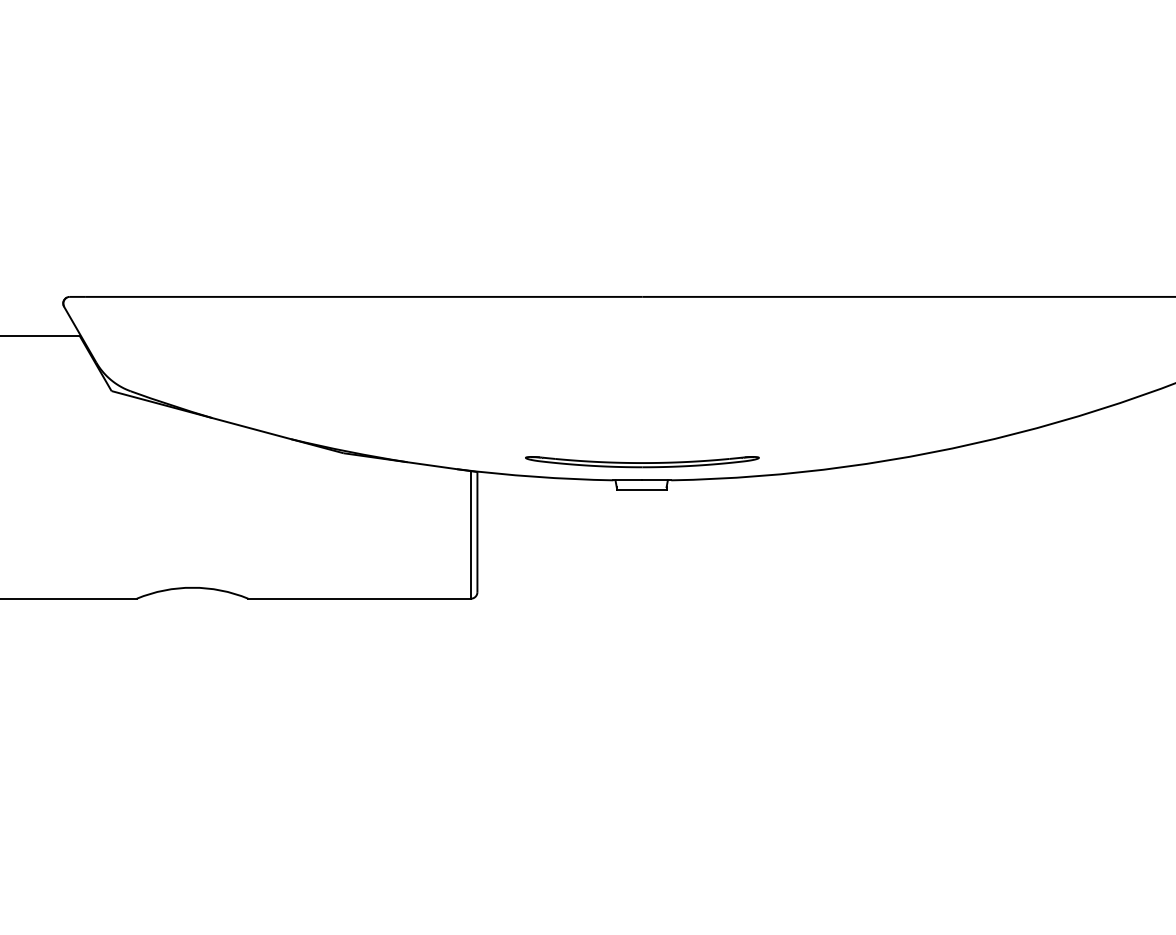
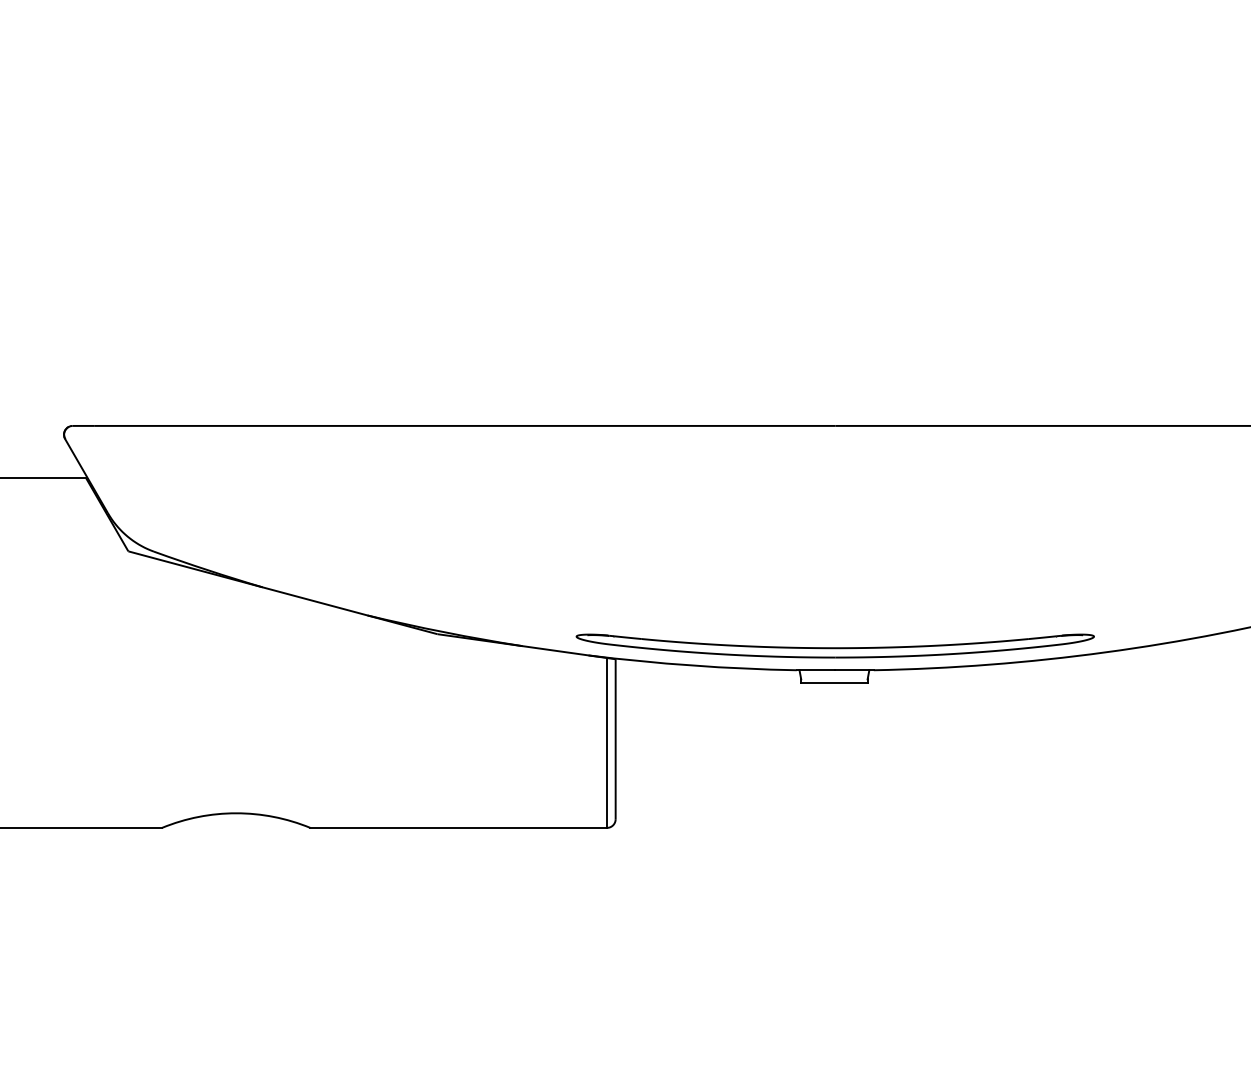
part: (642, 461) -> (835, 645), size x1.67

